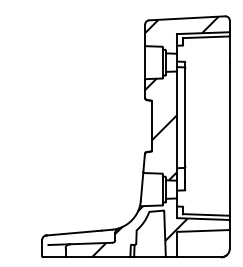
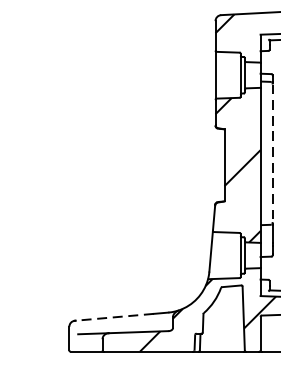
line: (185, 118) -> (272, 154), solid -> dashed
line: (74, 233) -> (115, 317), solid -> dashed

